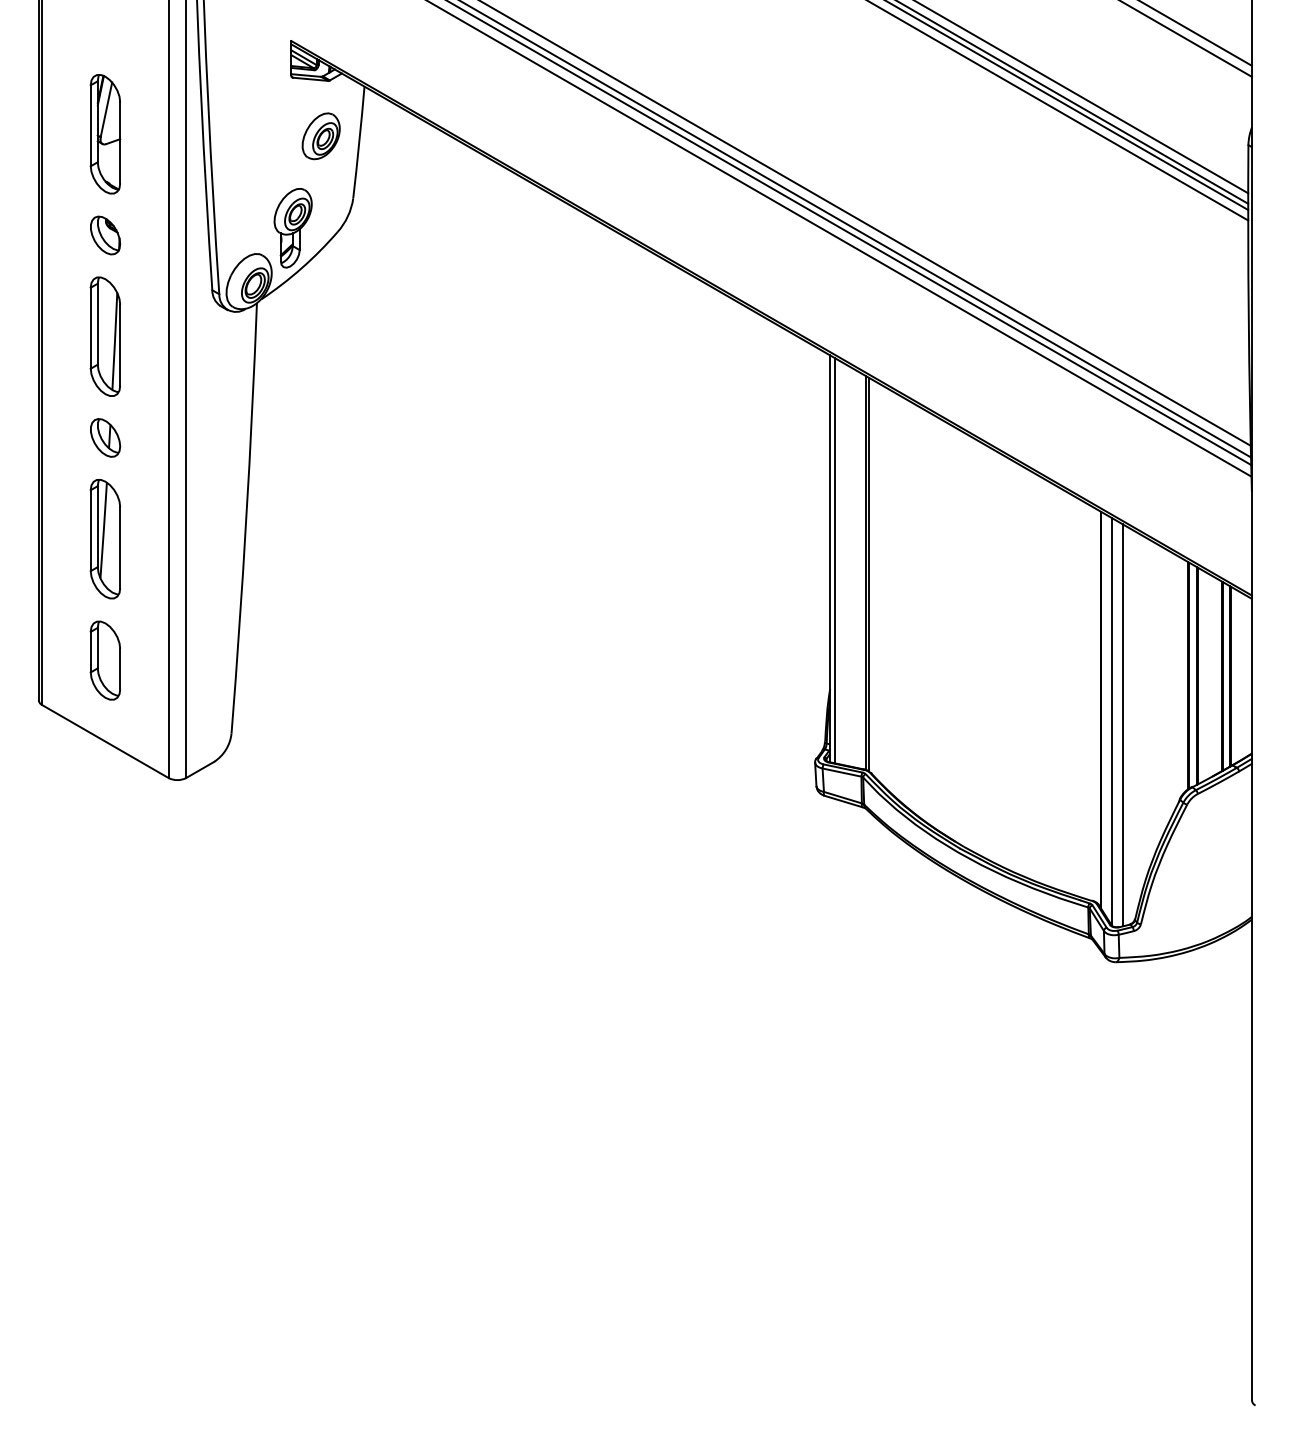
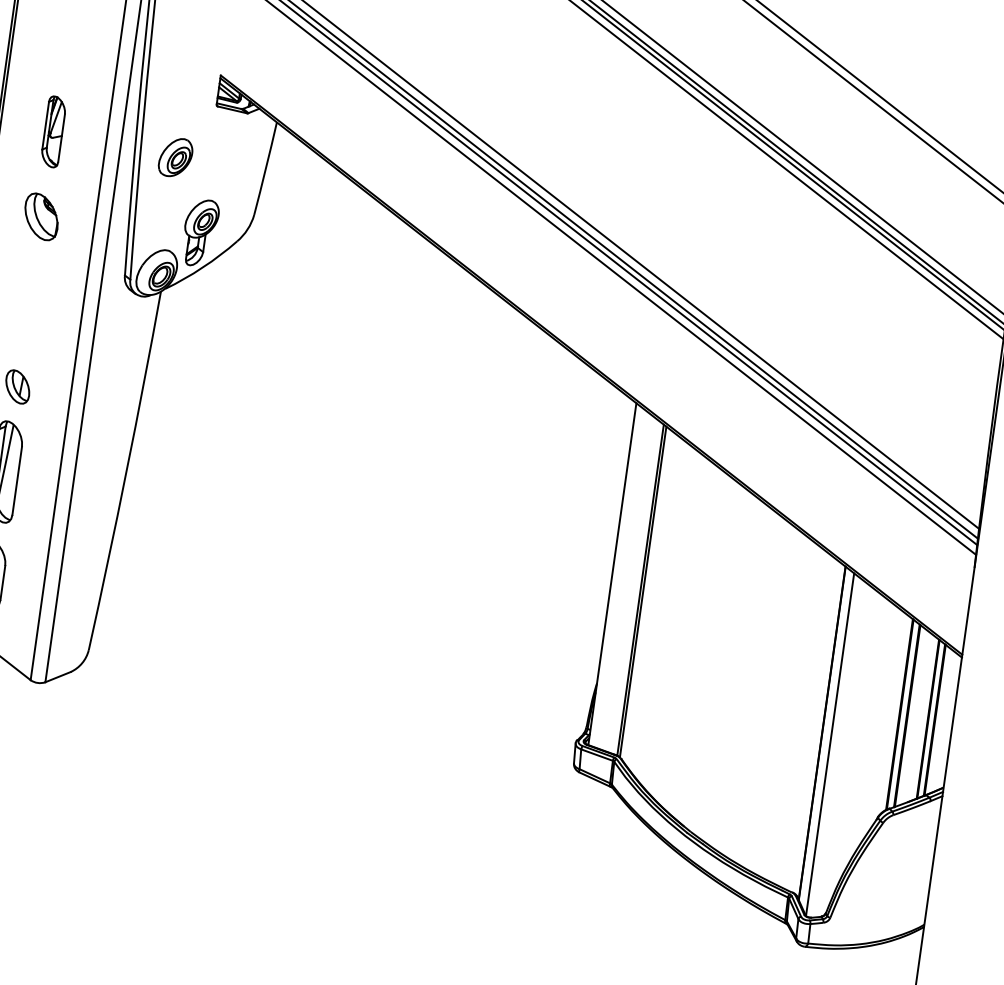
part: (105, 134) -> (53, 132), size x0.7
part: (320, 136) -> (175, 157), moved
part: (105, 235) -> (41, 216), size x1.4
part: (104, 336) -> (28, 301), removed
line: (835, 560) -> (616, 576), removed
line: (1122, 725) -> (838, 748), removed

